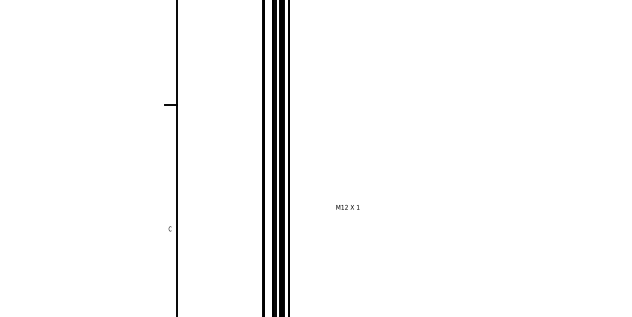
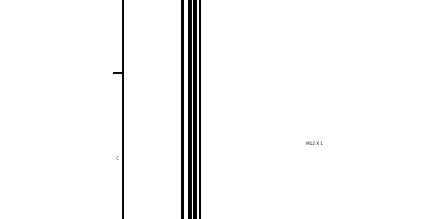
text: (347, 206) -> (314, 142), moved

